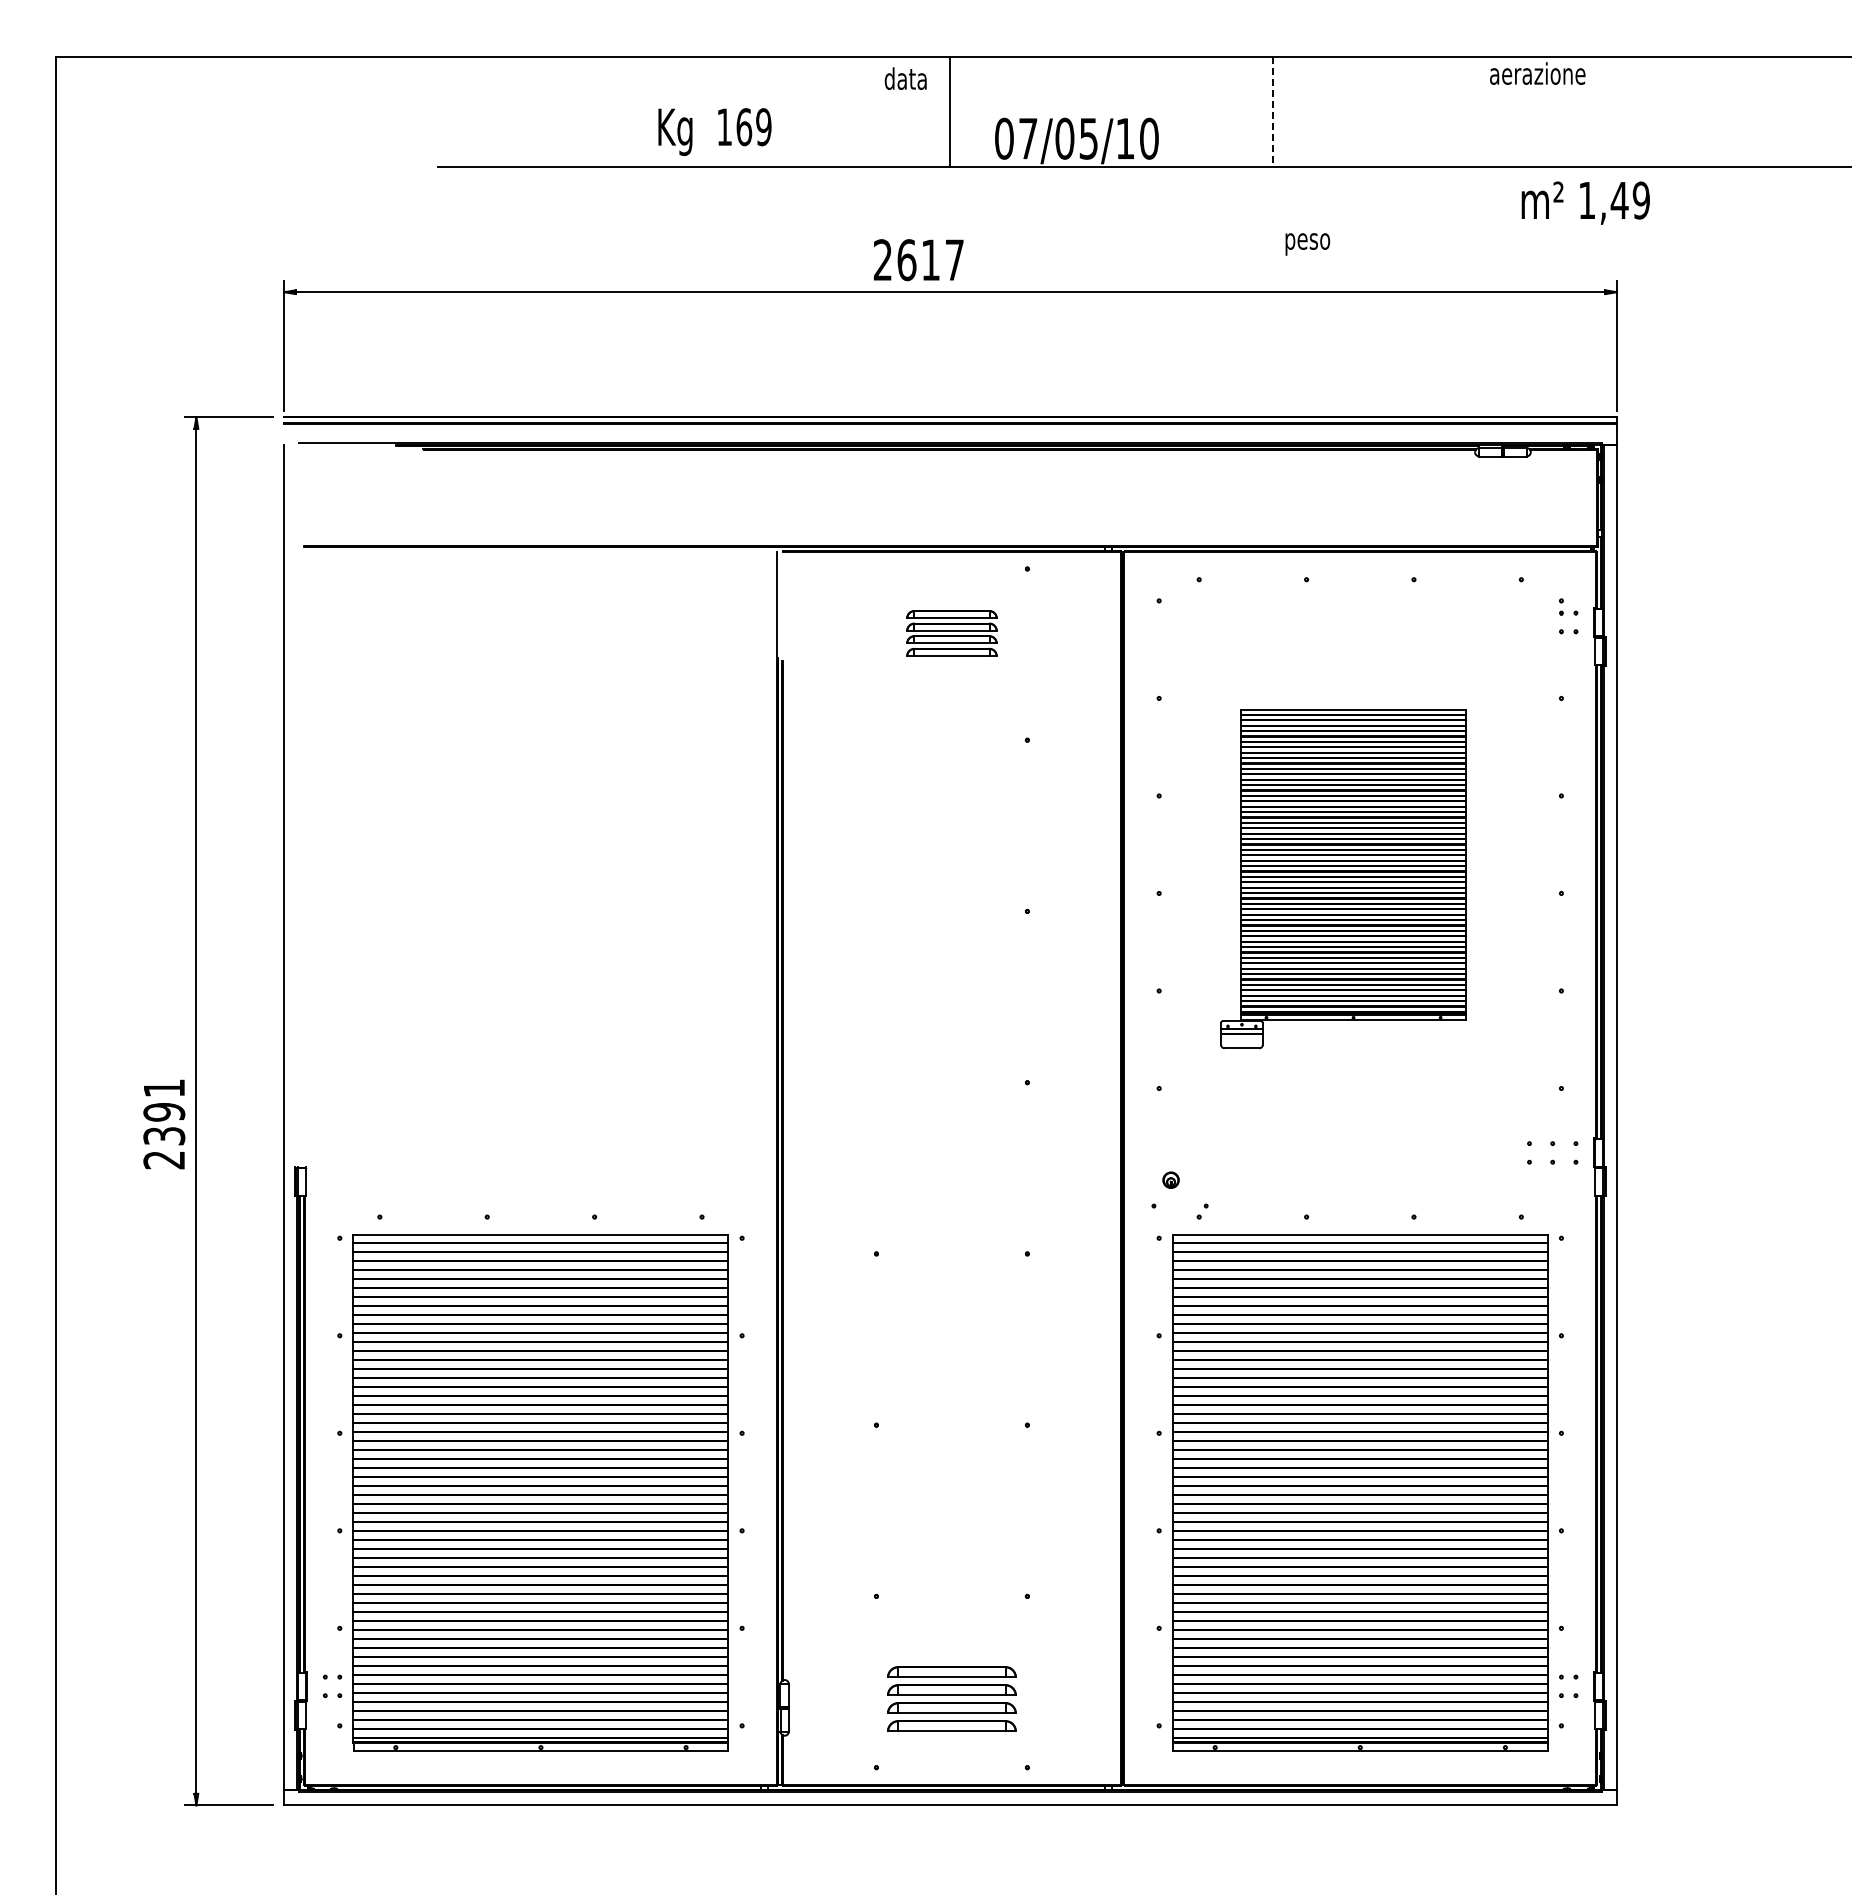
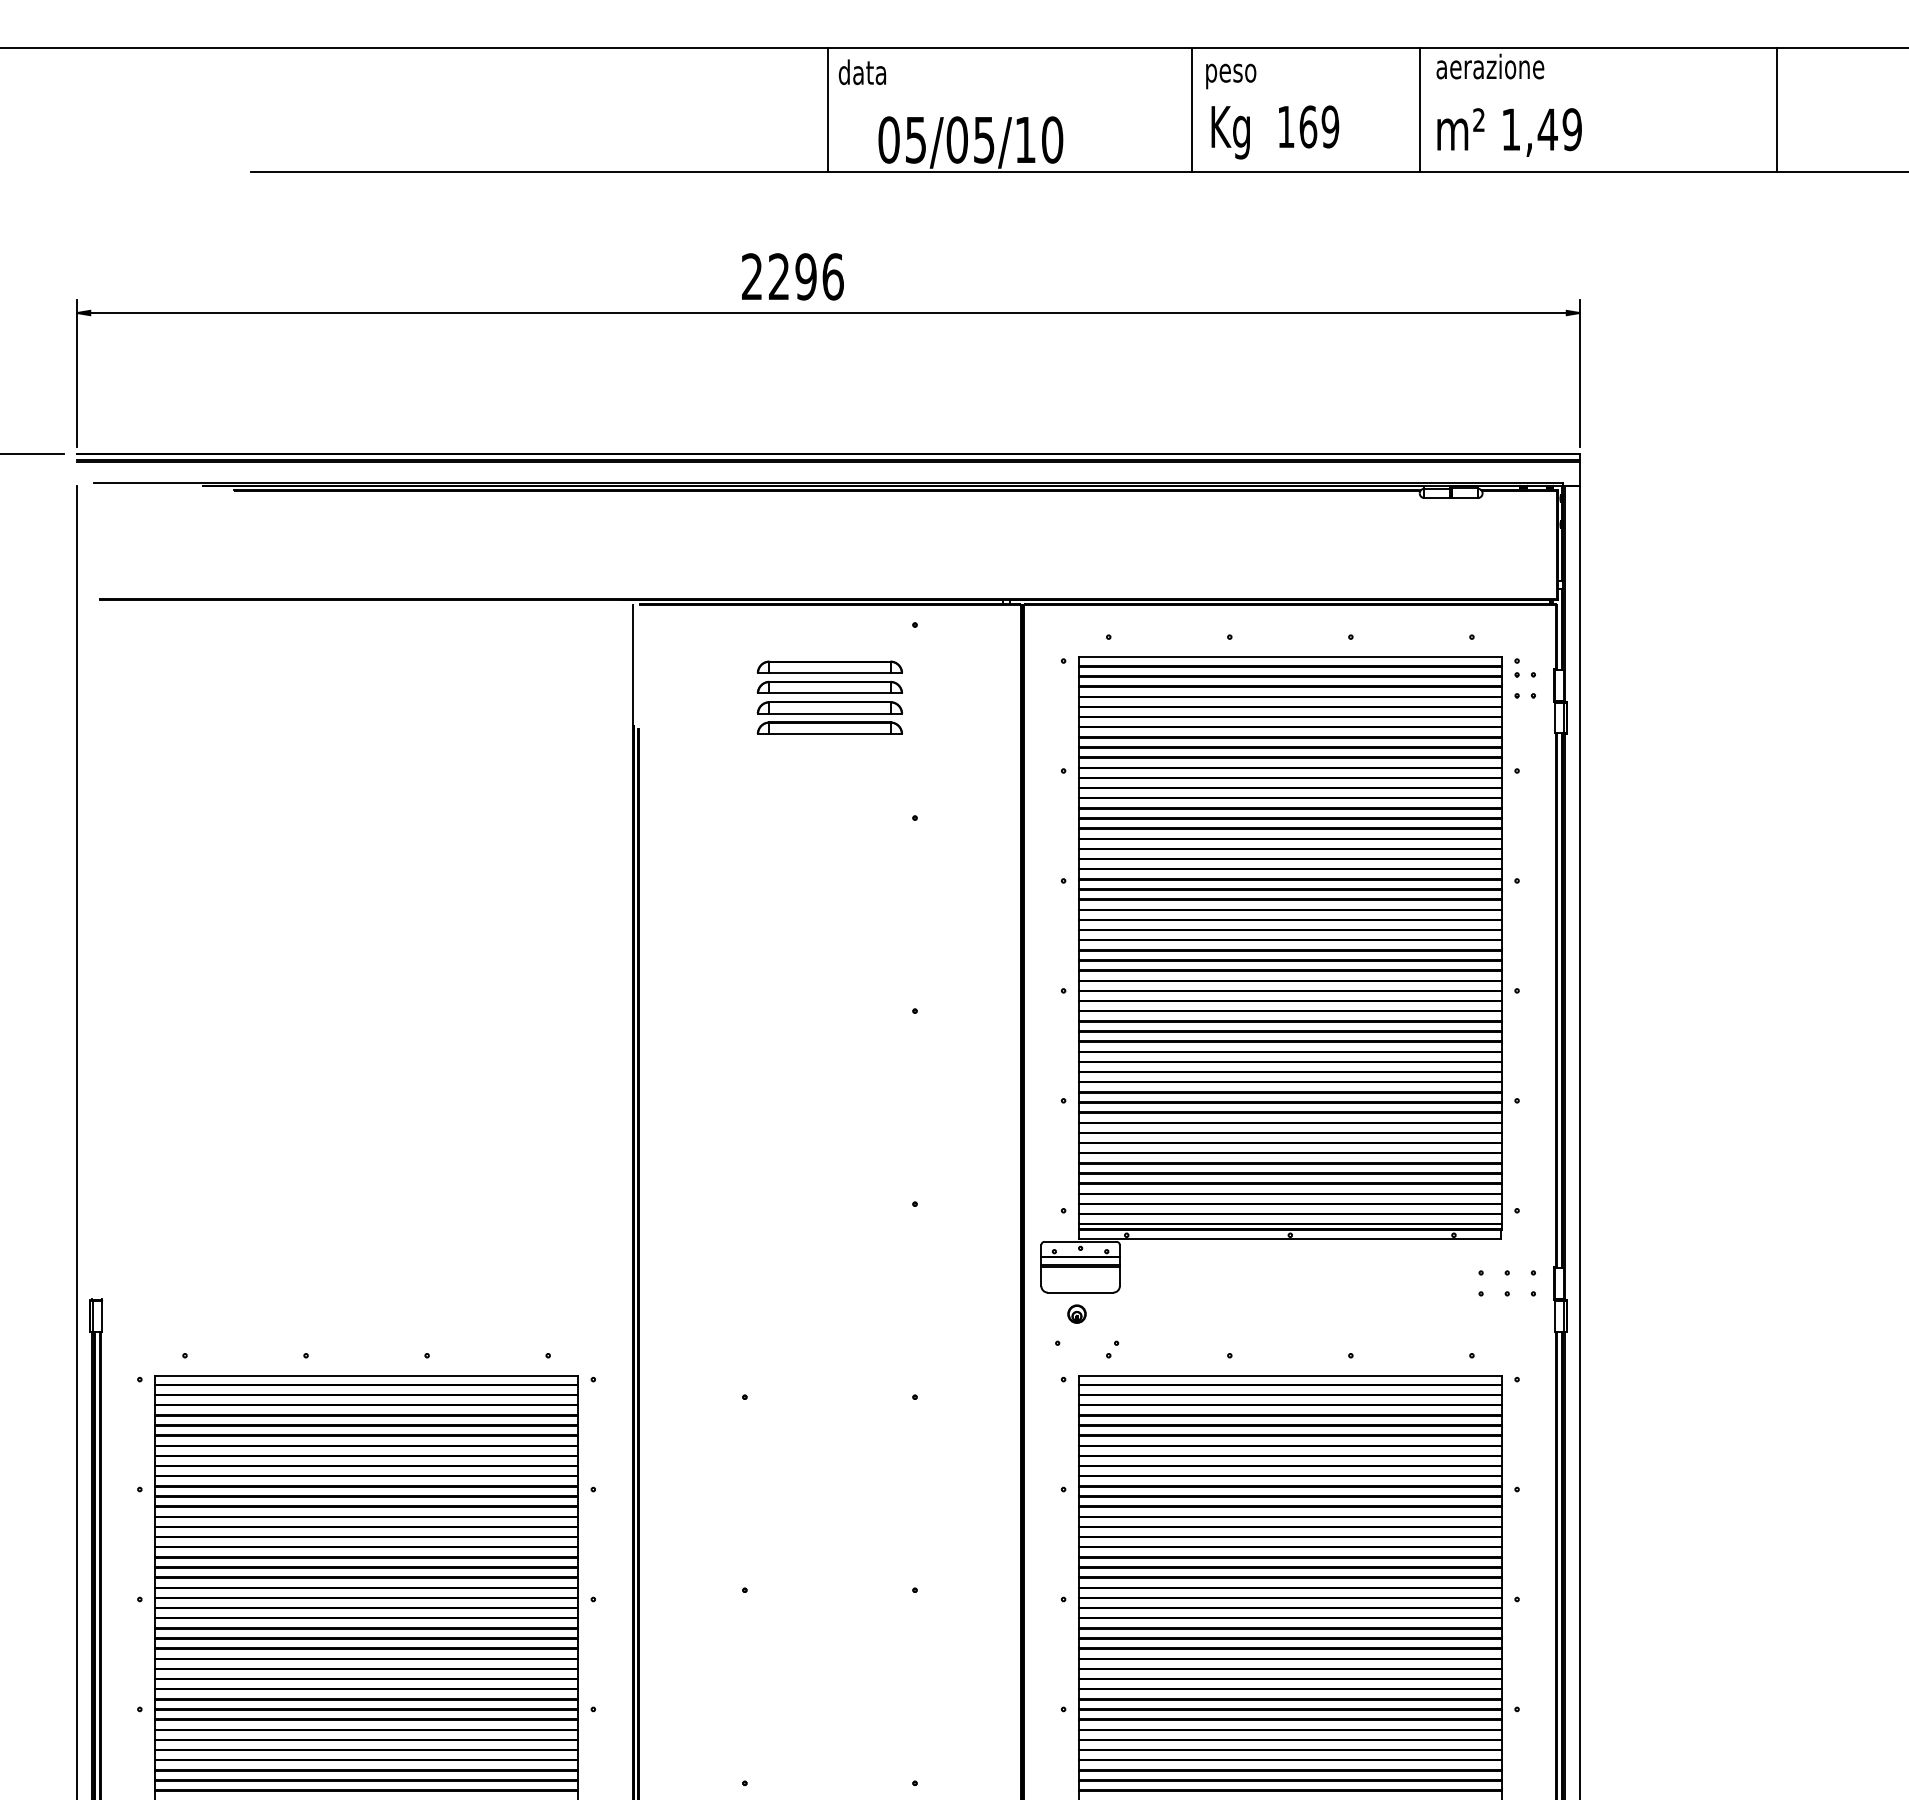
text: (905, 78) -> (862, 72), moved
line: (1474, 111) -> (1419, 109), added
line: (1791, 111) -> (1776, 109), added
line: (1273, 112) -> (1192, 110), dashed -> solid
text: (714, 131) -> (1274, 131), moved
text: (1028, 138) -> (916, 139), 07/05/10 -> 05/05/10
text: (1585, 202) -> (1509, 131), moved
text: (1307, 244) -> (1230, 76), moved
text: (930, 260) -> (805, 277), 2617 -> 2296
part: (951, 633) -> (829, 697), size x1.43
part: (1343, 878) -> (1271, 973), size x1.67

